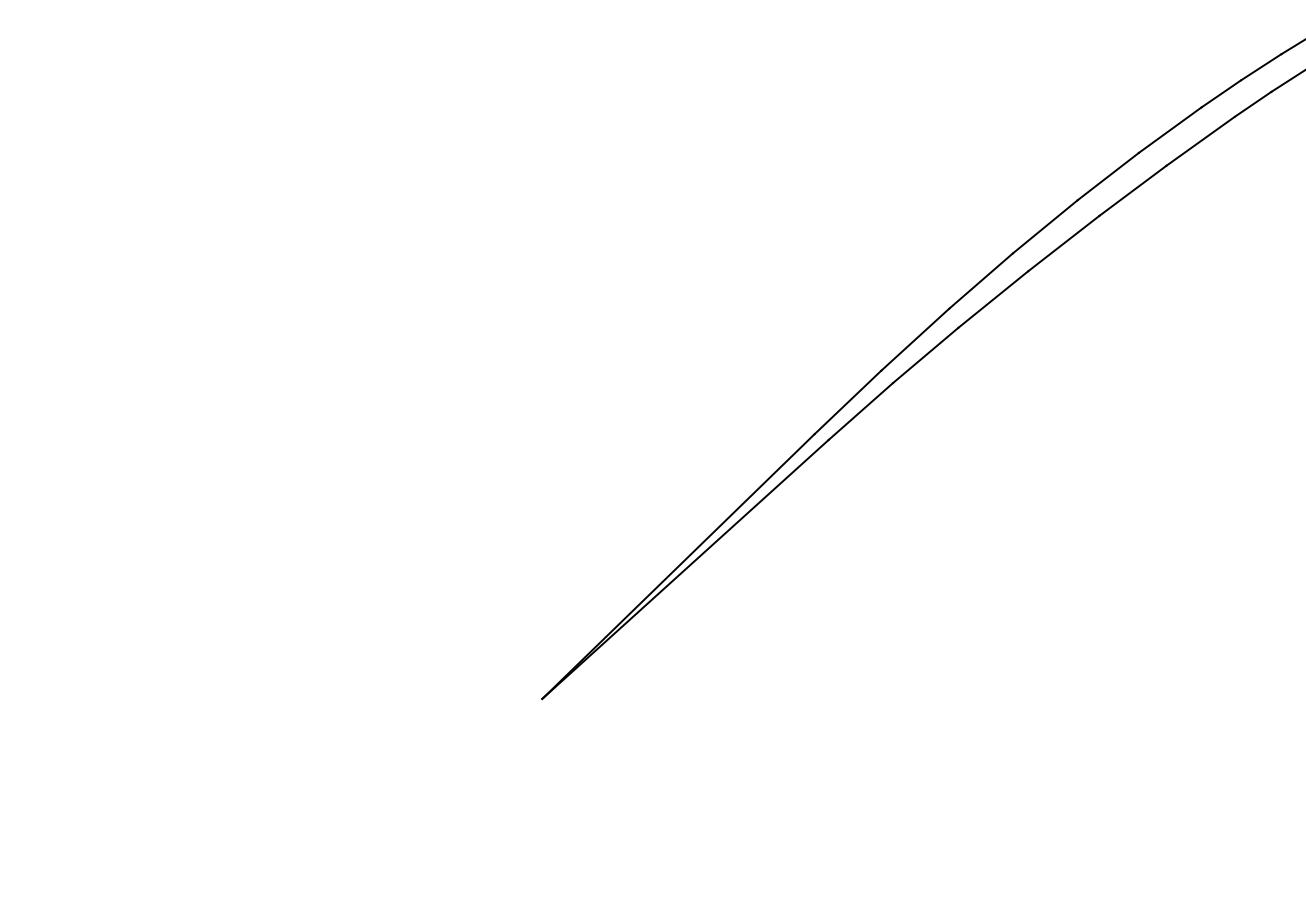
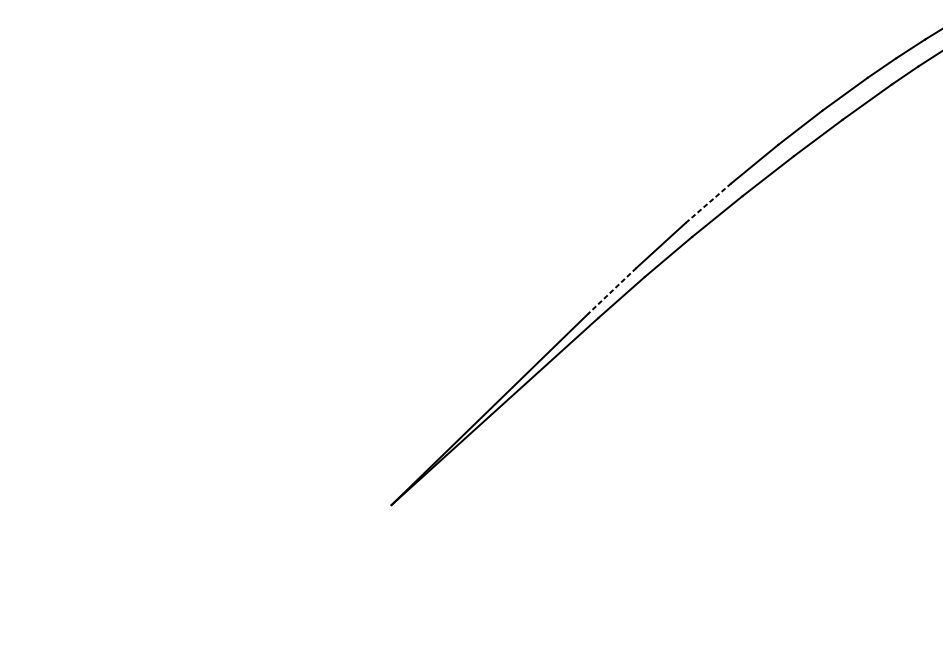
line: (980, 281) -> (708, 203), solid -> dashed
line: (847, 402) -> (612, 290), solid -> dashed

